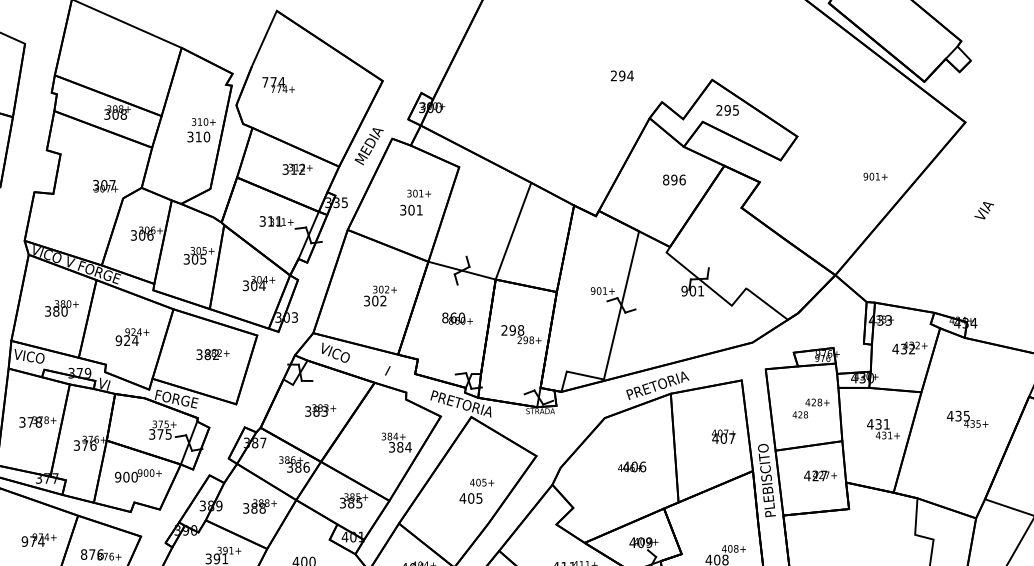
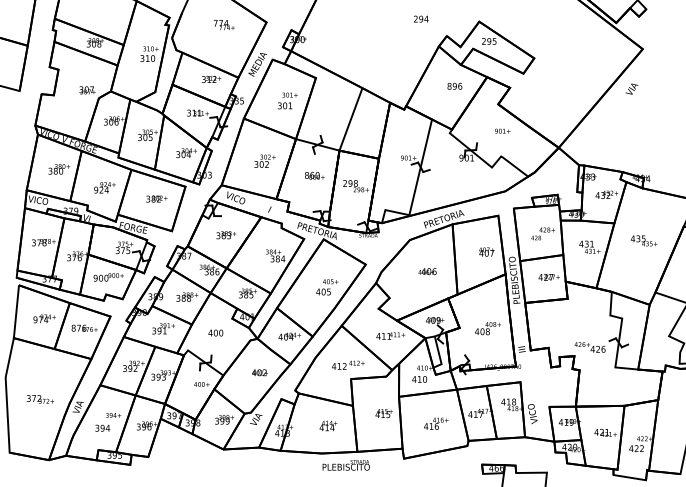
text: (277, 85) -> (223, 25), moved
text: (875, 175) -> (502, 130), moved
text: (983, 209) -> (631, 88), moved

